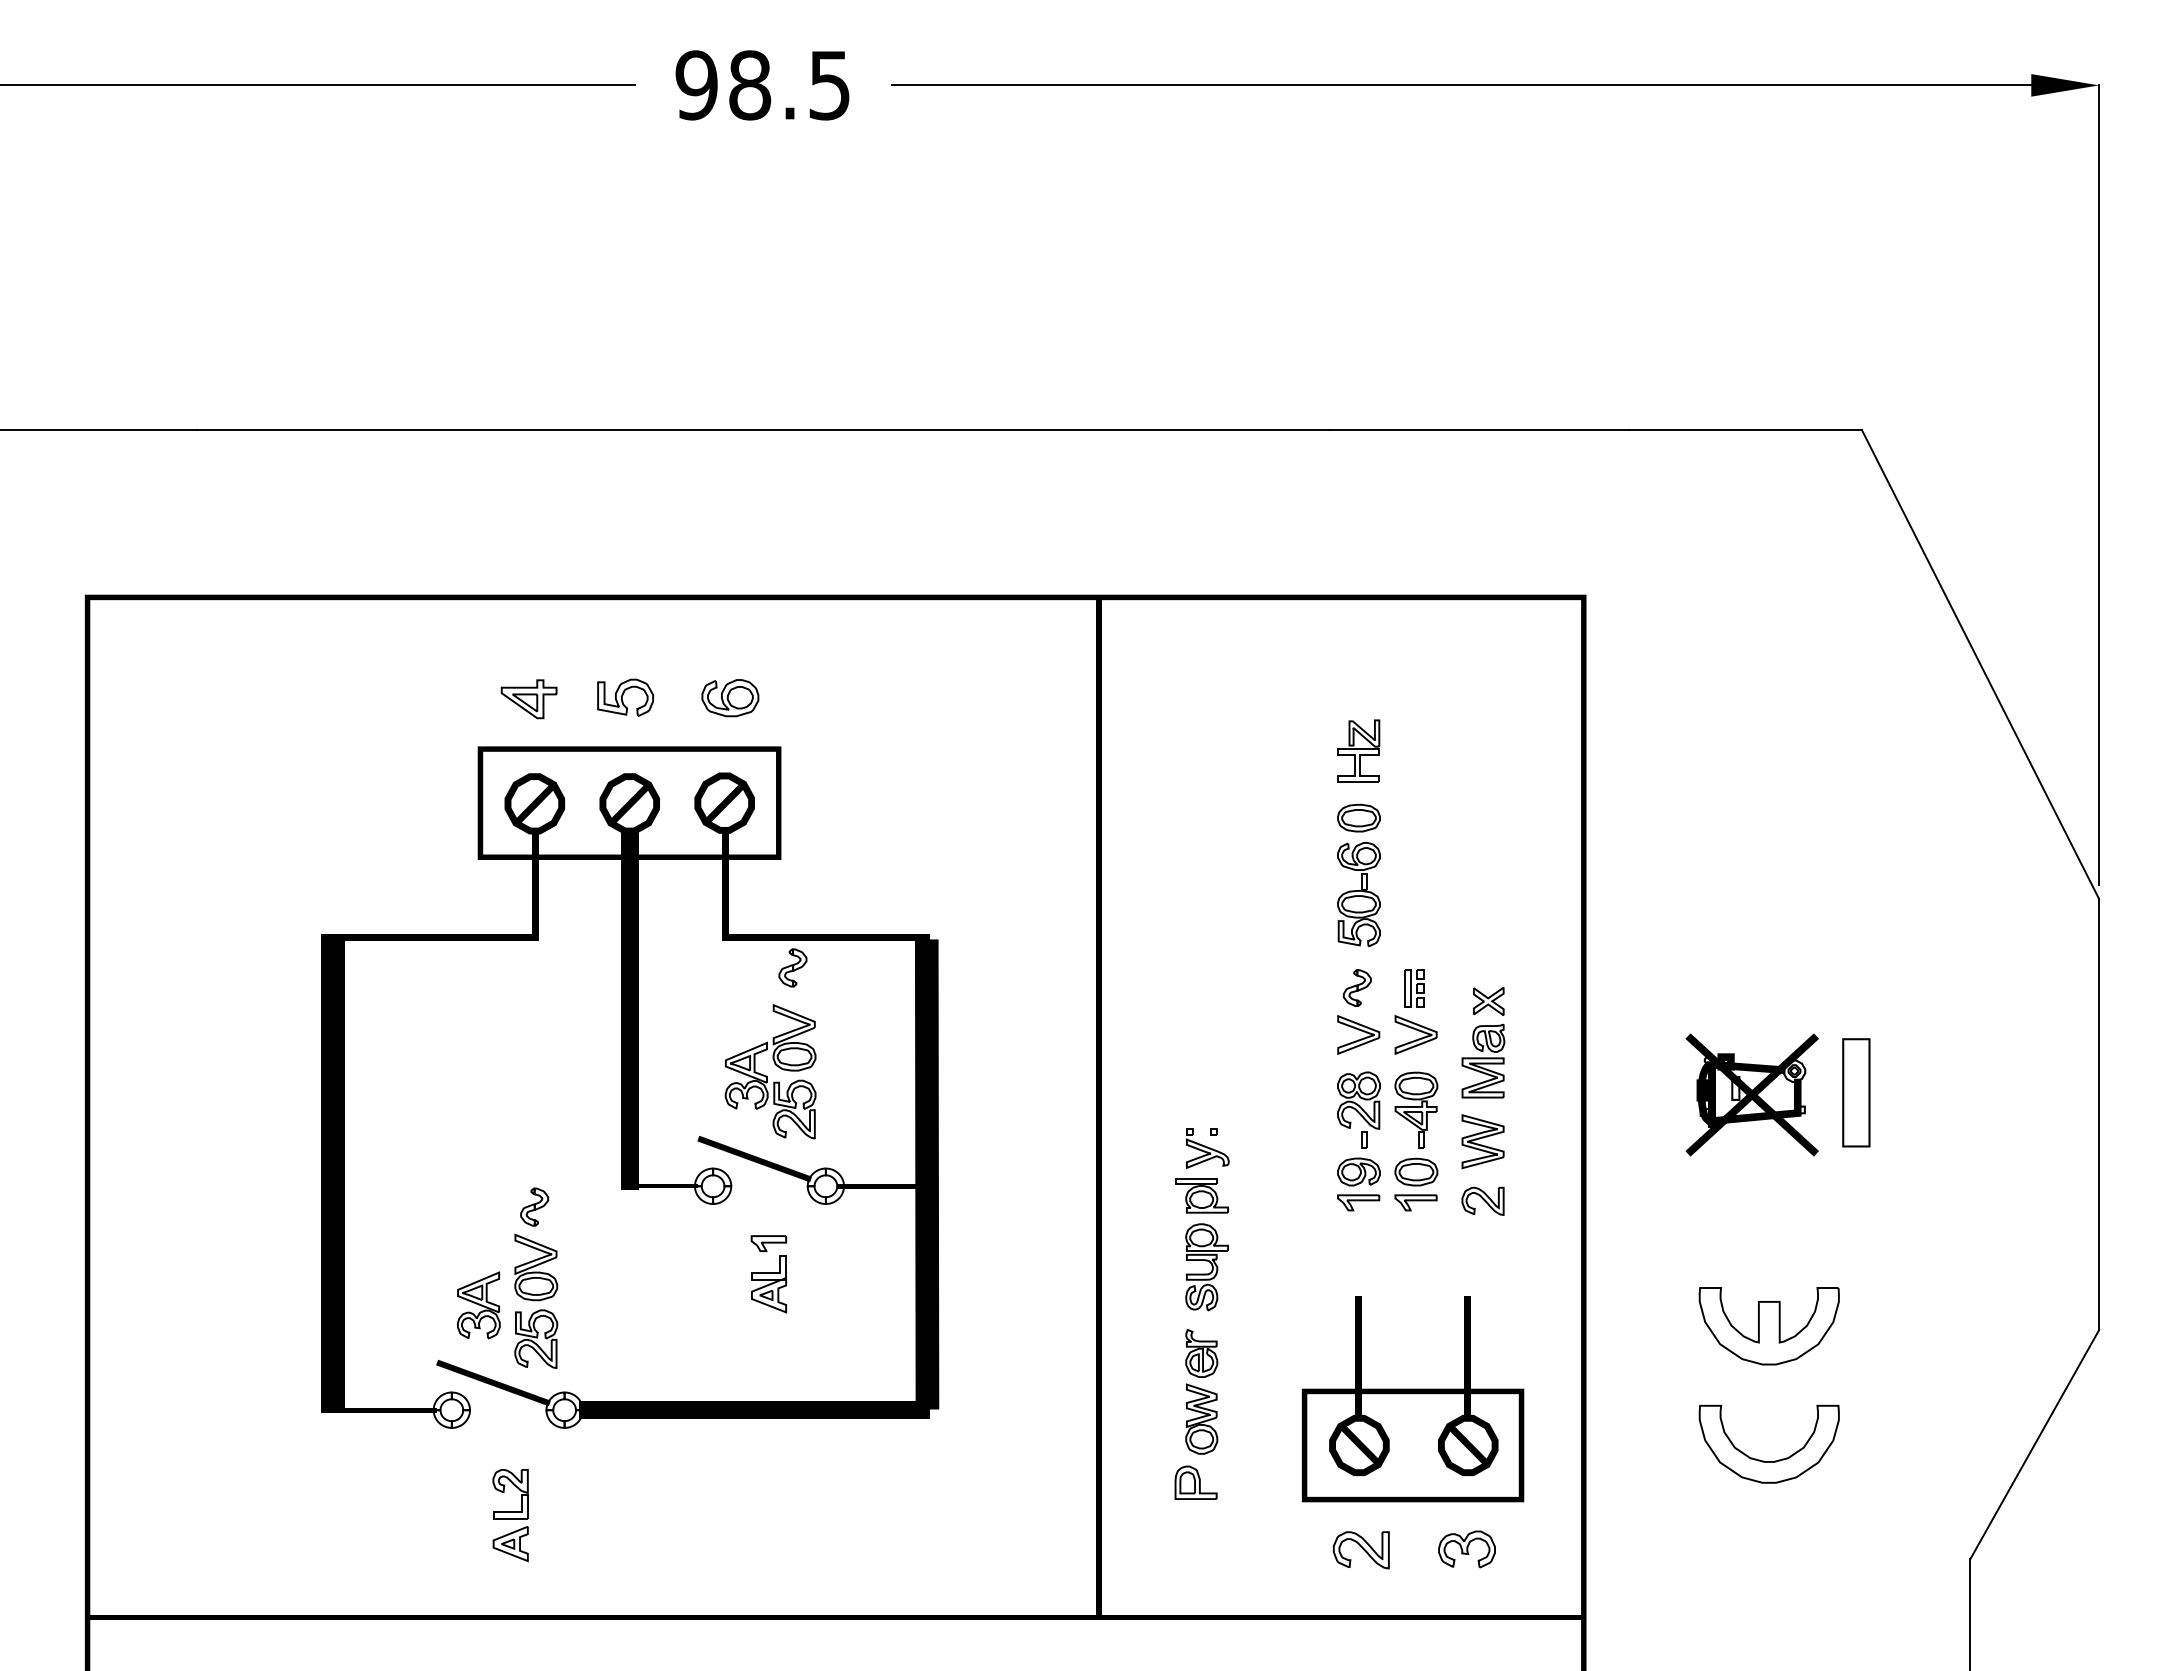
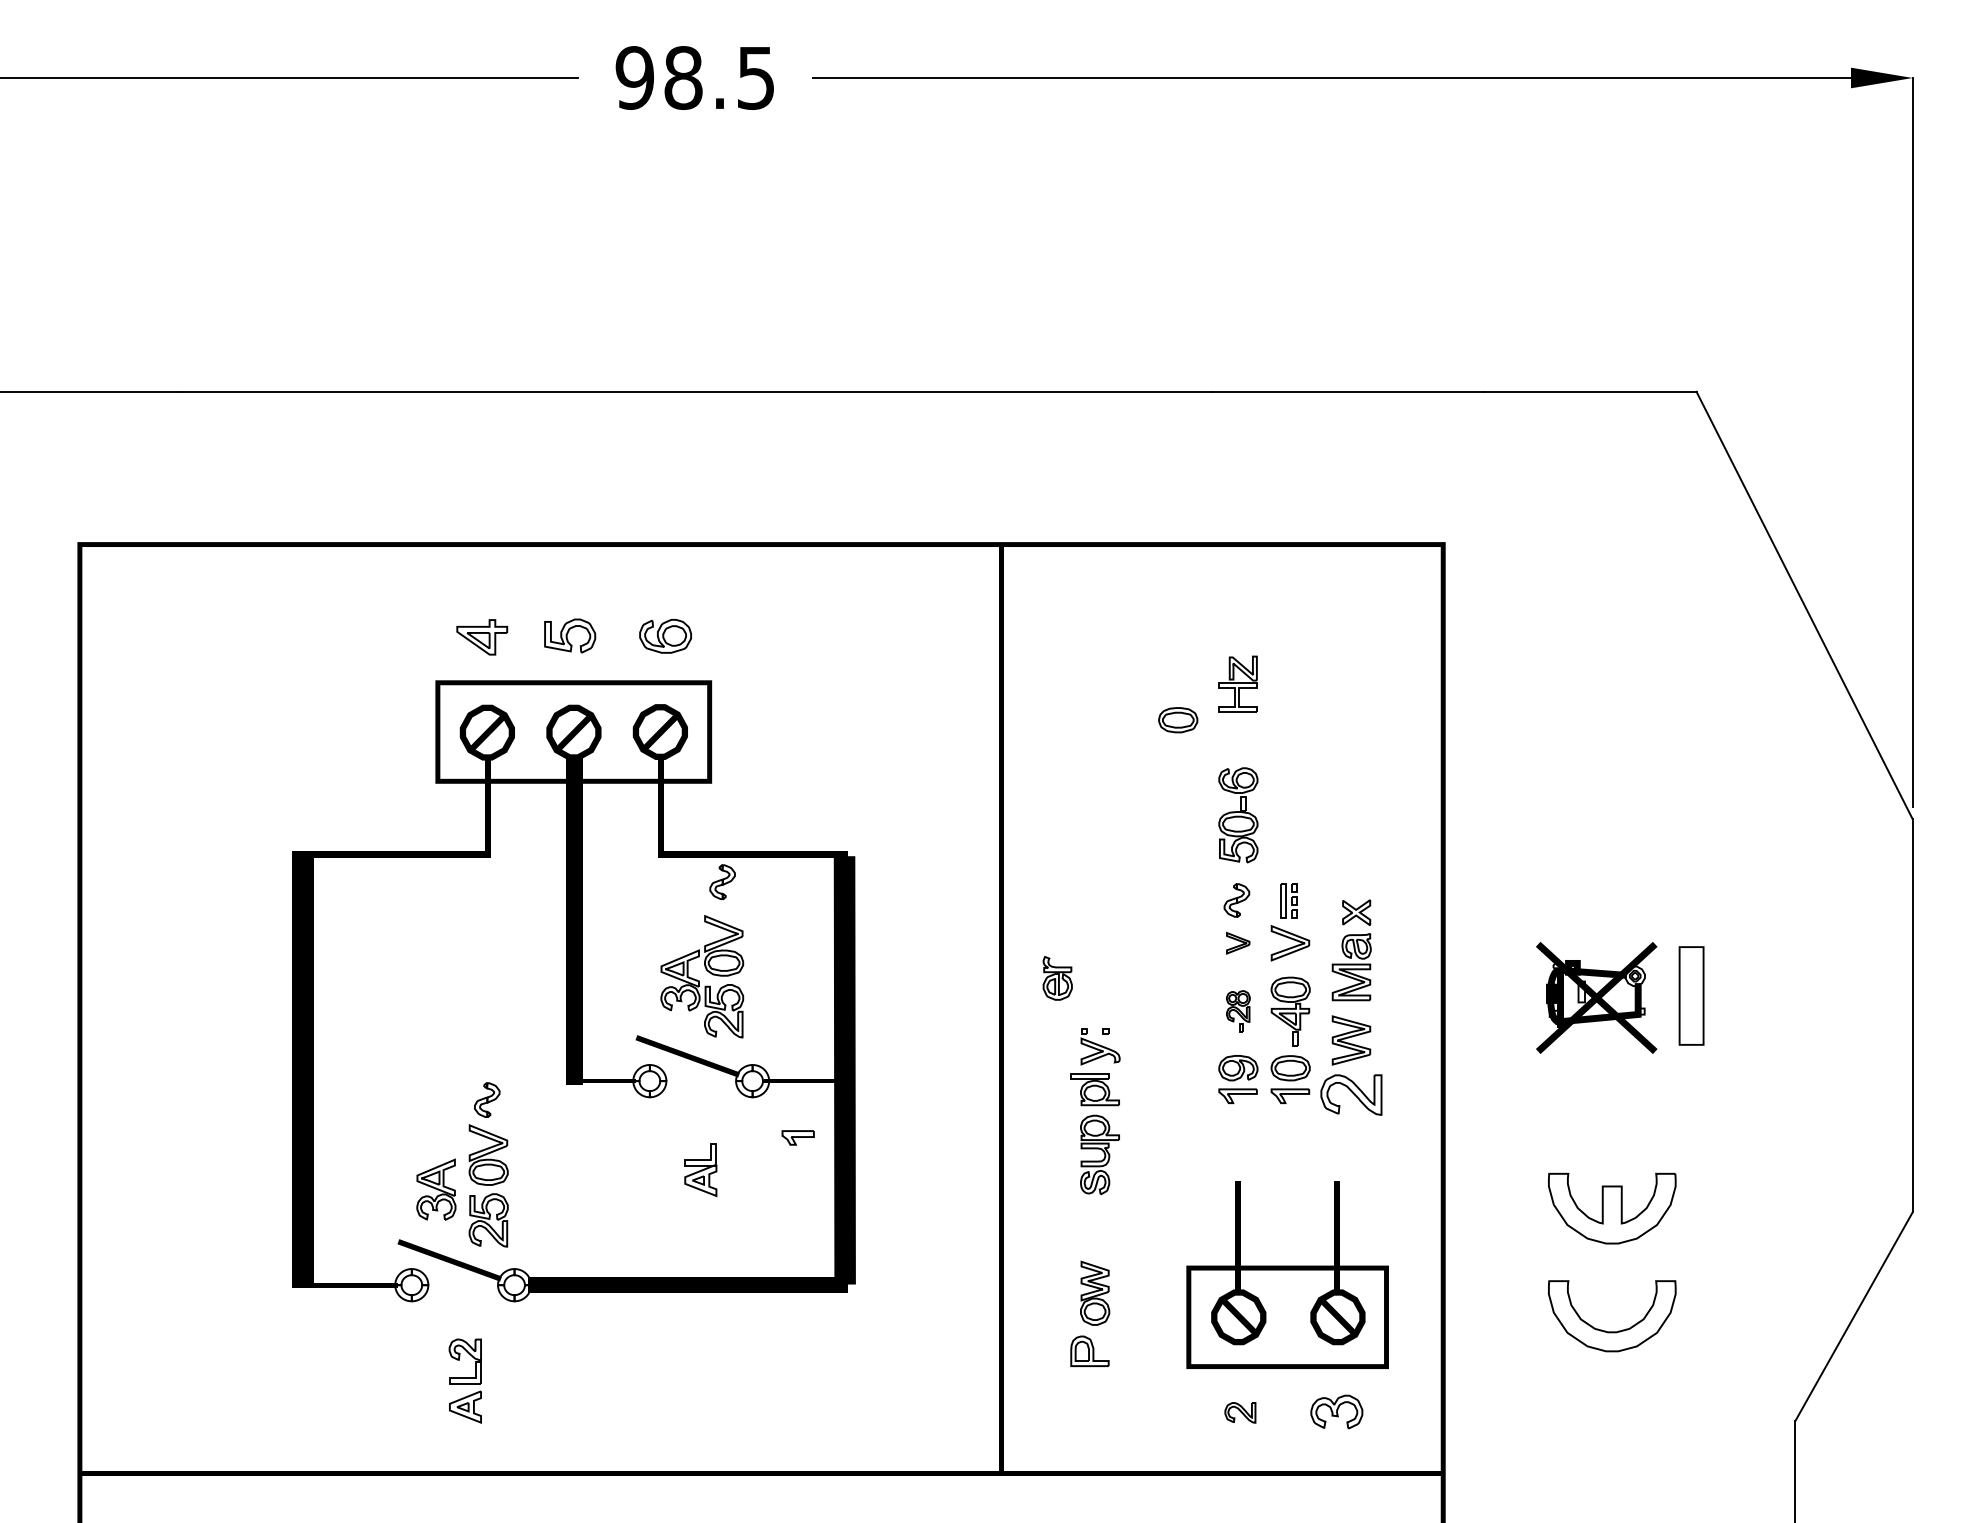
part: (1358, 817) -> (1177, 719), moved
part: (1358, 1034) -> (1237, 942), size x0.6
part: (1358, 1109) -> (1237, 1011), size x0.6
part: (1482, 1200) -> (1350, 1094), size x1.6
part: (768, 1243) -> (797, 1137), moved
part: (1201, 1353) -> (1057, 978), moved
part: (1360, 1550) -> (1239, 1413), size x0.6

